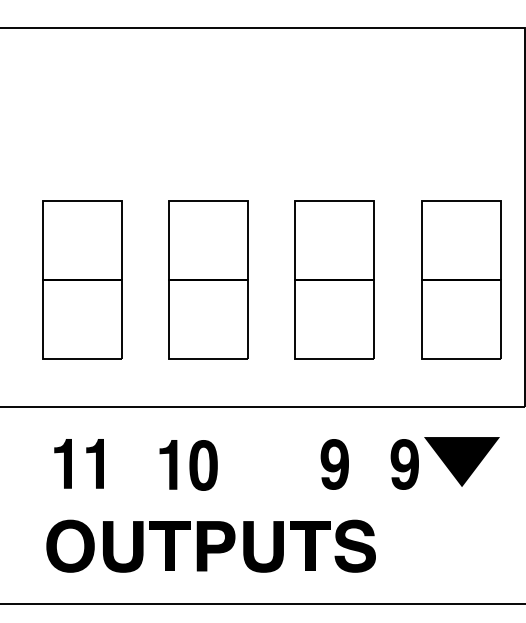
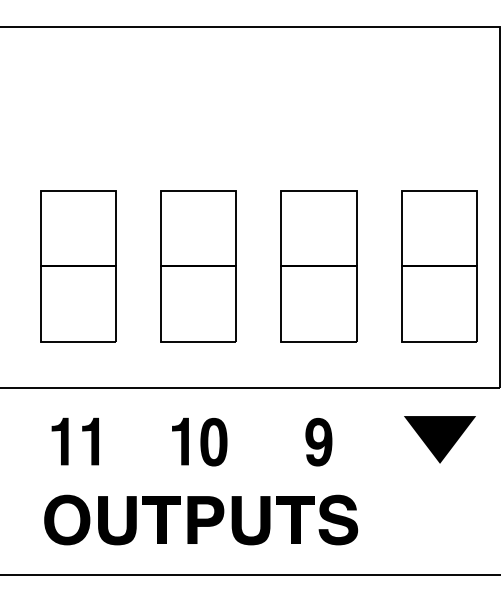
part: (404, 464) -> (385, 442), removed
part: (188, 465) -> (199, 442), moved

